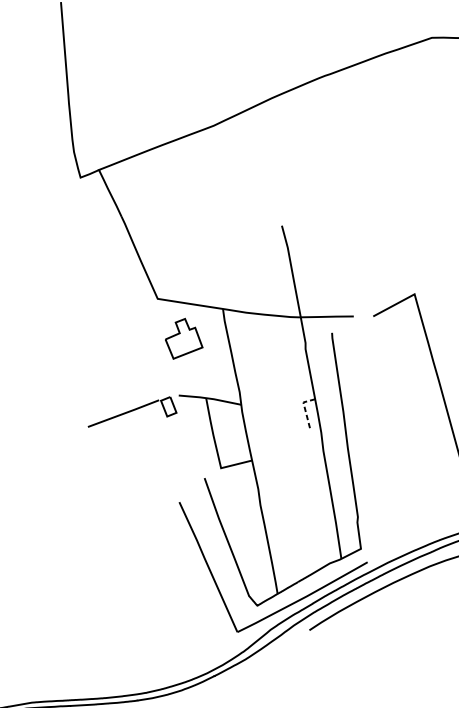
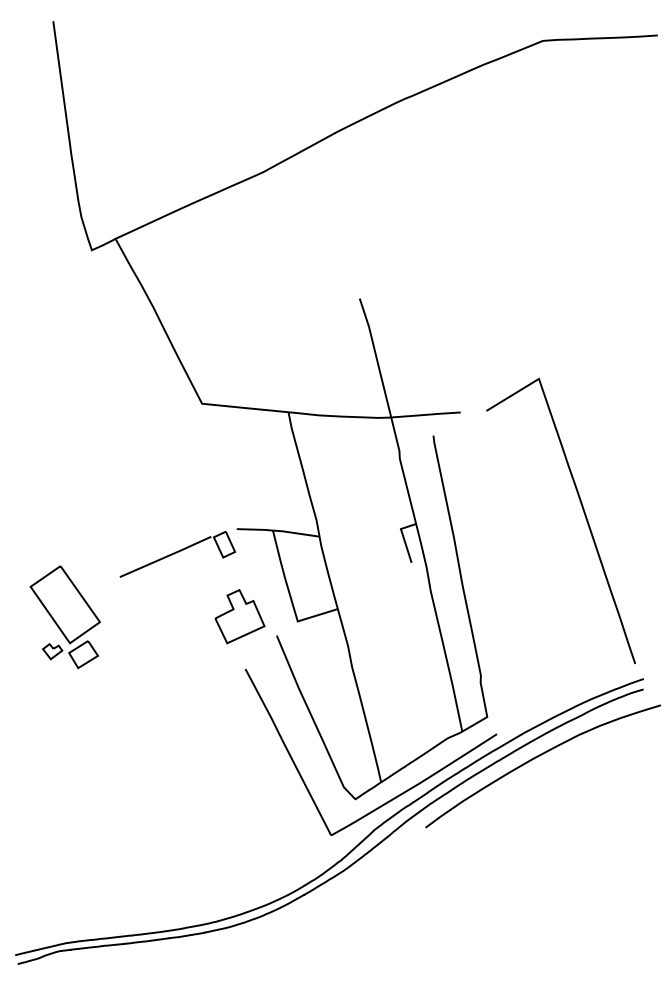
part: (183, 338) -> (239, 616), moved
line: (304, 408) -> (403, 537), dashed -> solid
part: (44, 455) -> (64, 617), added

